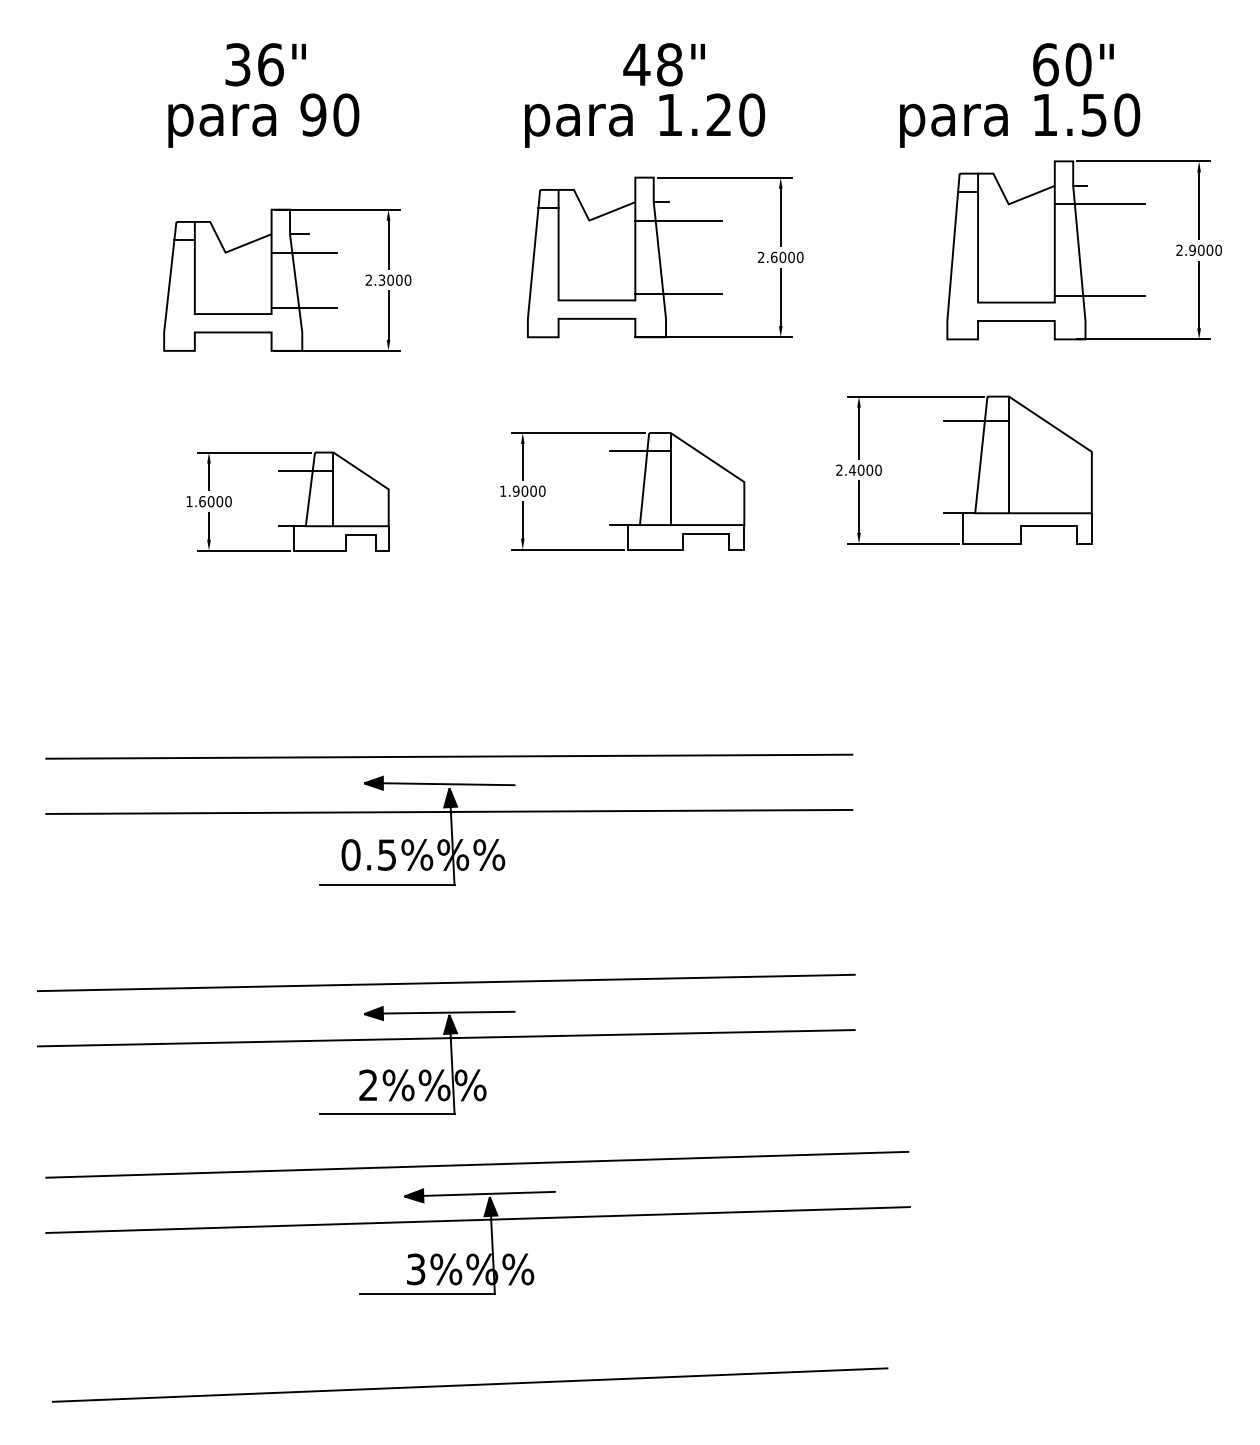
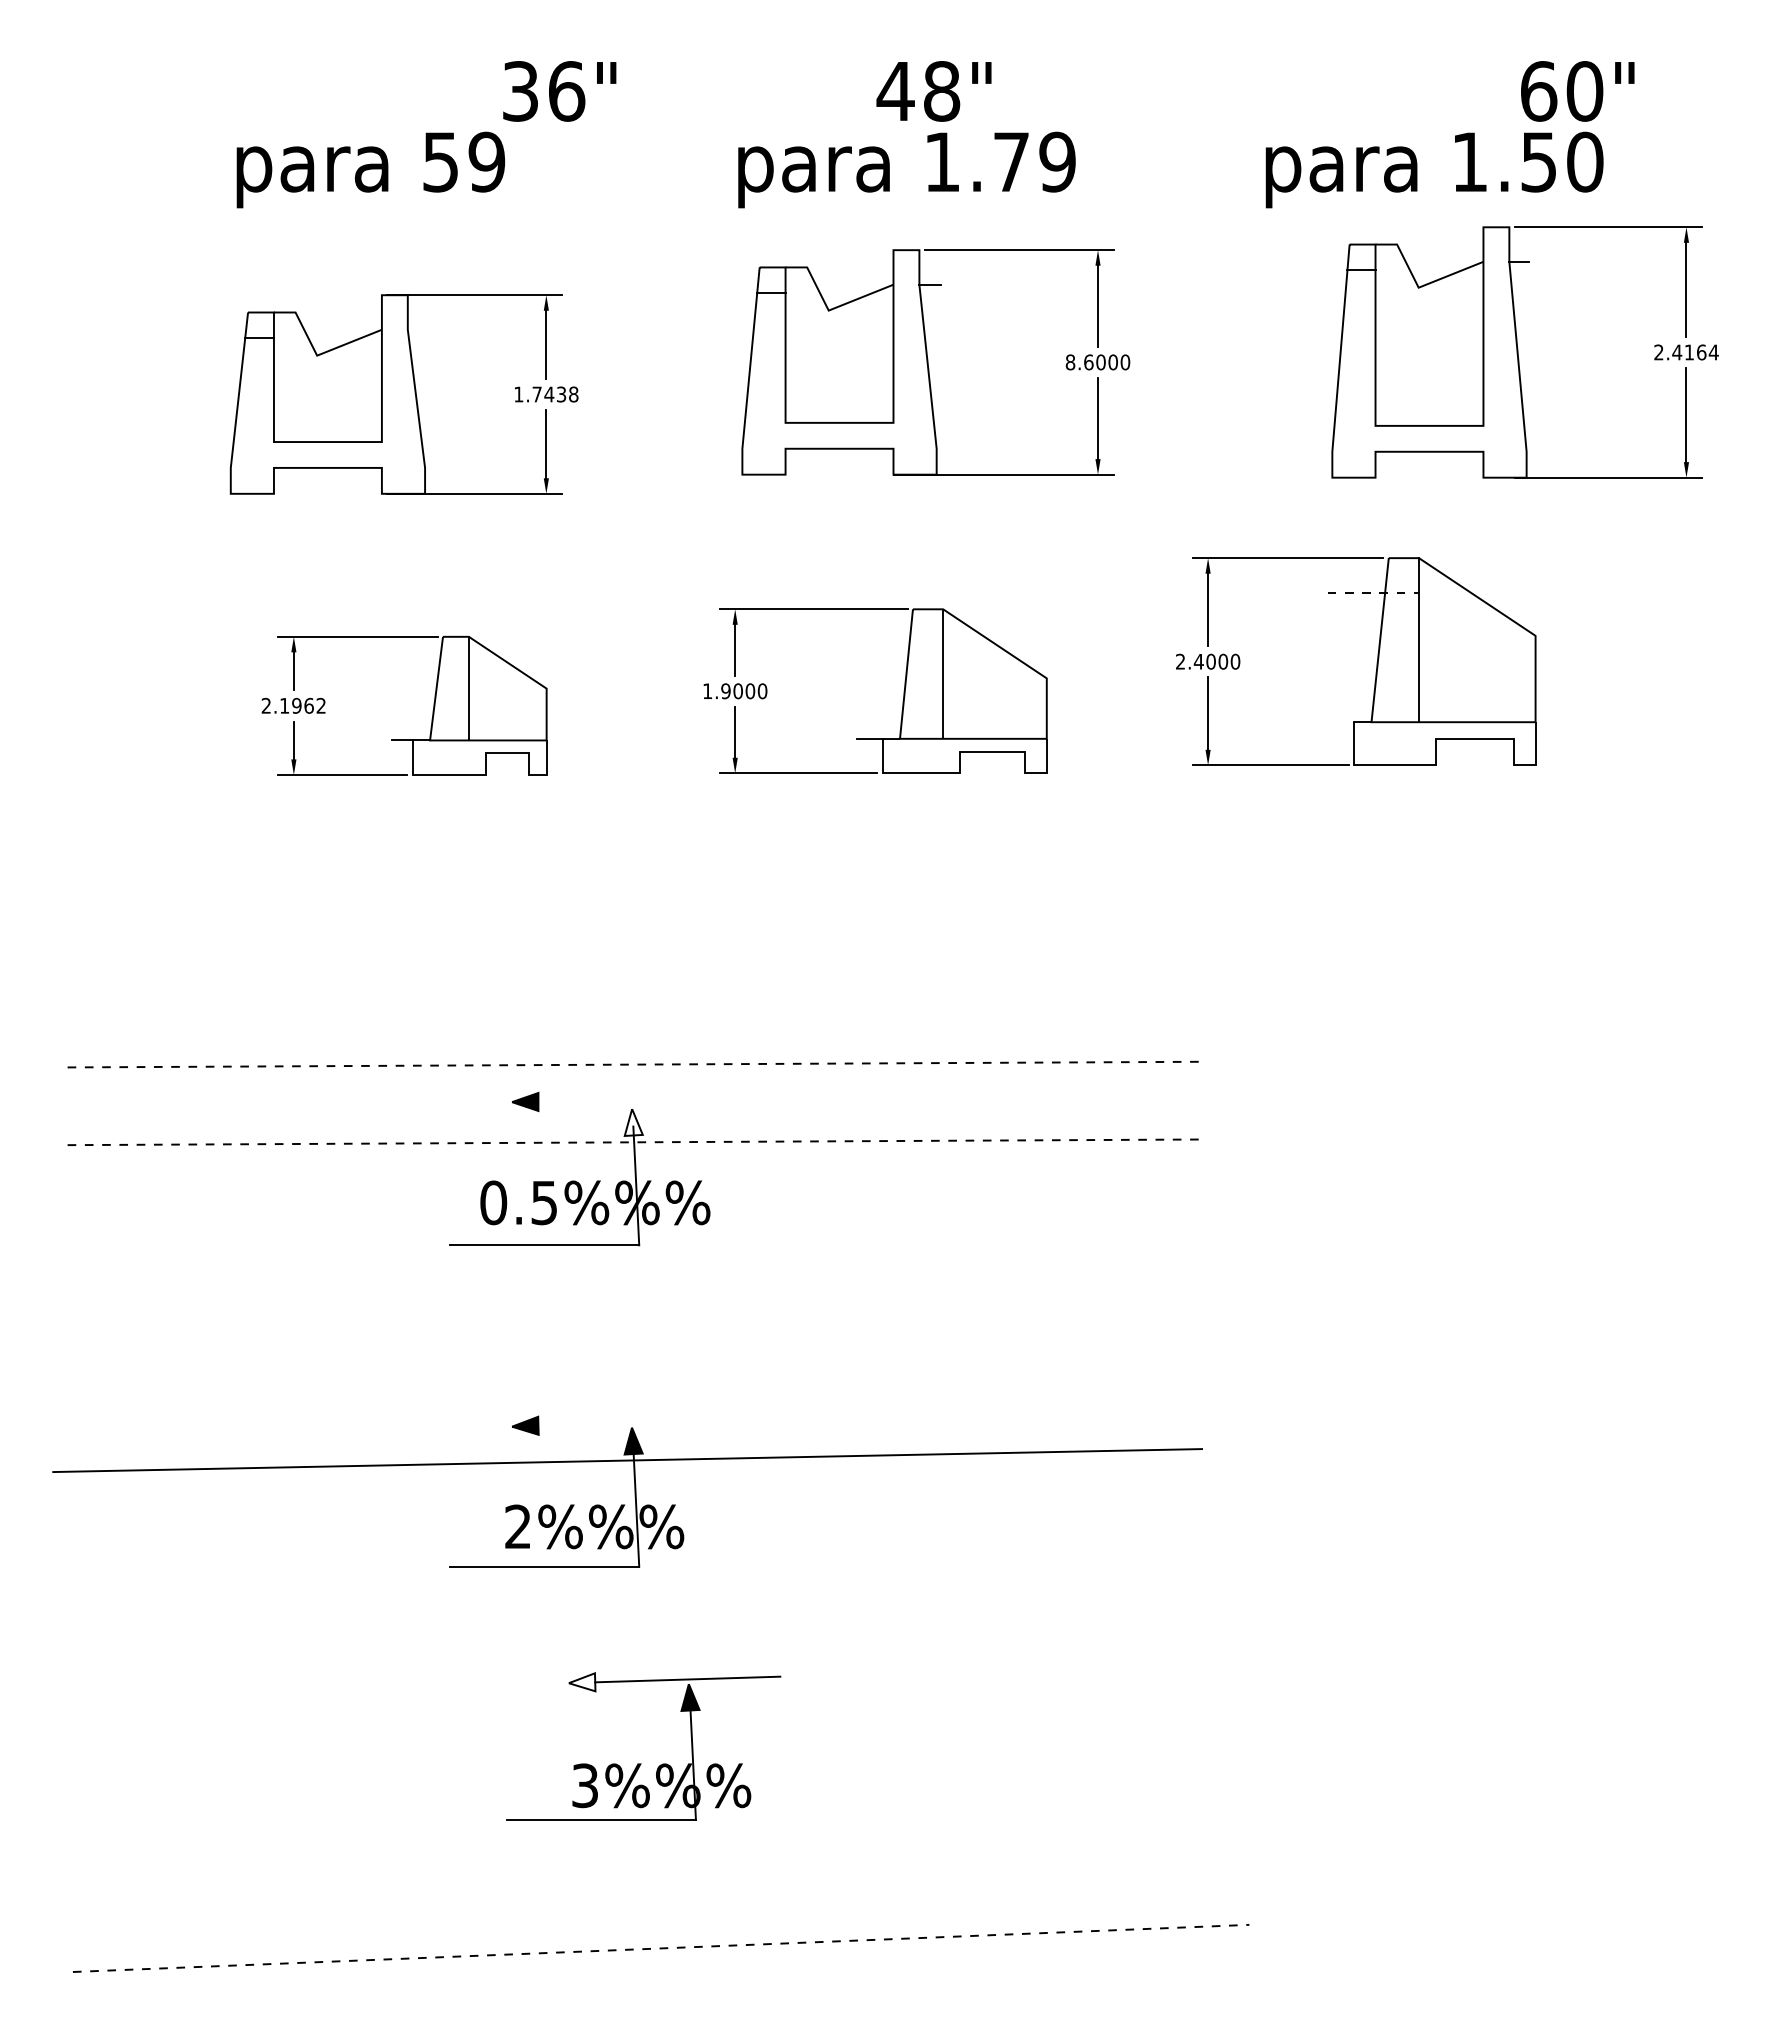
text: (265, 64) -> (559, 91), moved
text: (1073, 64) -> (1577, 91), moved
text: (329, 114) -> (463, 161), 90 -> 59
text: (735, 114) -> (1034, 161), 1.20 -> 1.79
line: (1099, 204) -> (1546, 287), removed
line: (678, 220) -> (954, 310), removed
line: (299, 234) -> (420, 329), removed
text: (1205, 250) -> (1695, 352), 2.9000 -> 2.4164
line: (304, 252) -> (427, 355), removed
text: (761, 257) -> (1070, 362), 2.6000 -> 8.6000
text: (388, 280) -> (546, 394), 2.3000 -> 1.7438
line: (678, 294) -> (954, 414), removed
line: (1099, 296) -> (1546, 417), removed
line: (304, 307) -> (427, 433), removed
line: (976, 421) -> (1373, 592), solid -> dashed
line: (640, 451) -> (900, 635), removed
line: (305, 470) -> (429, 662), removed
text: (208, 501) -> (293, 705), 1.6000 -> 2.1962
line: (953, 513) -> (1340, 722), removed
line: (449, 756) -> (631, 1064), solid -> dashed
line: (448, 783) -> (630, 1102), removed
fill: (450, 797) -> (633, 1122), removed
line: (449, 812) -> (631, 1142), solid -> dashed
line: (446, 982) -> (627, 1382), removed
line: (448, 1012) -> (630, 1424), removed
line: (477, 1164) -> (671, 1638), removed
fill: (413, 1196) -> (581, 1682), removed
line: (478, 1220) -> (672, 1716), removed
line: (470, 1385) -> (661, 1948), solid -> dashed

